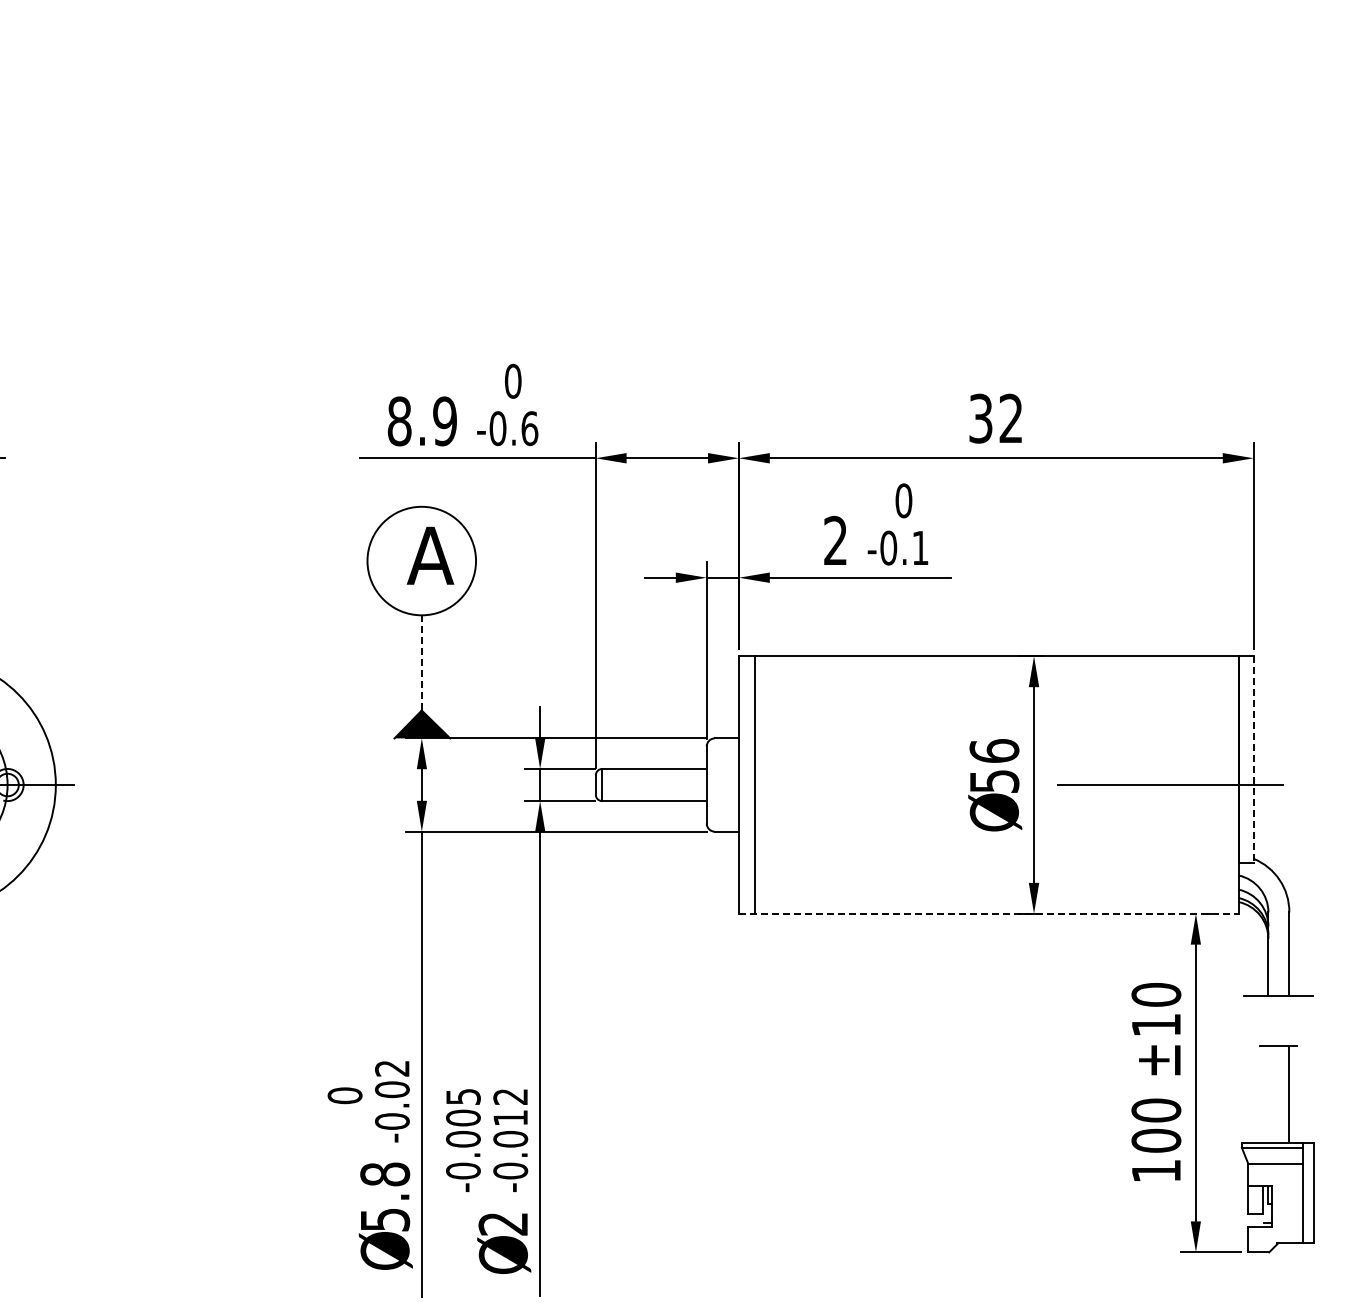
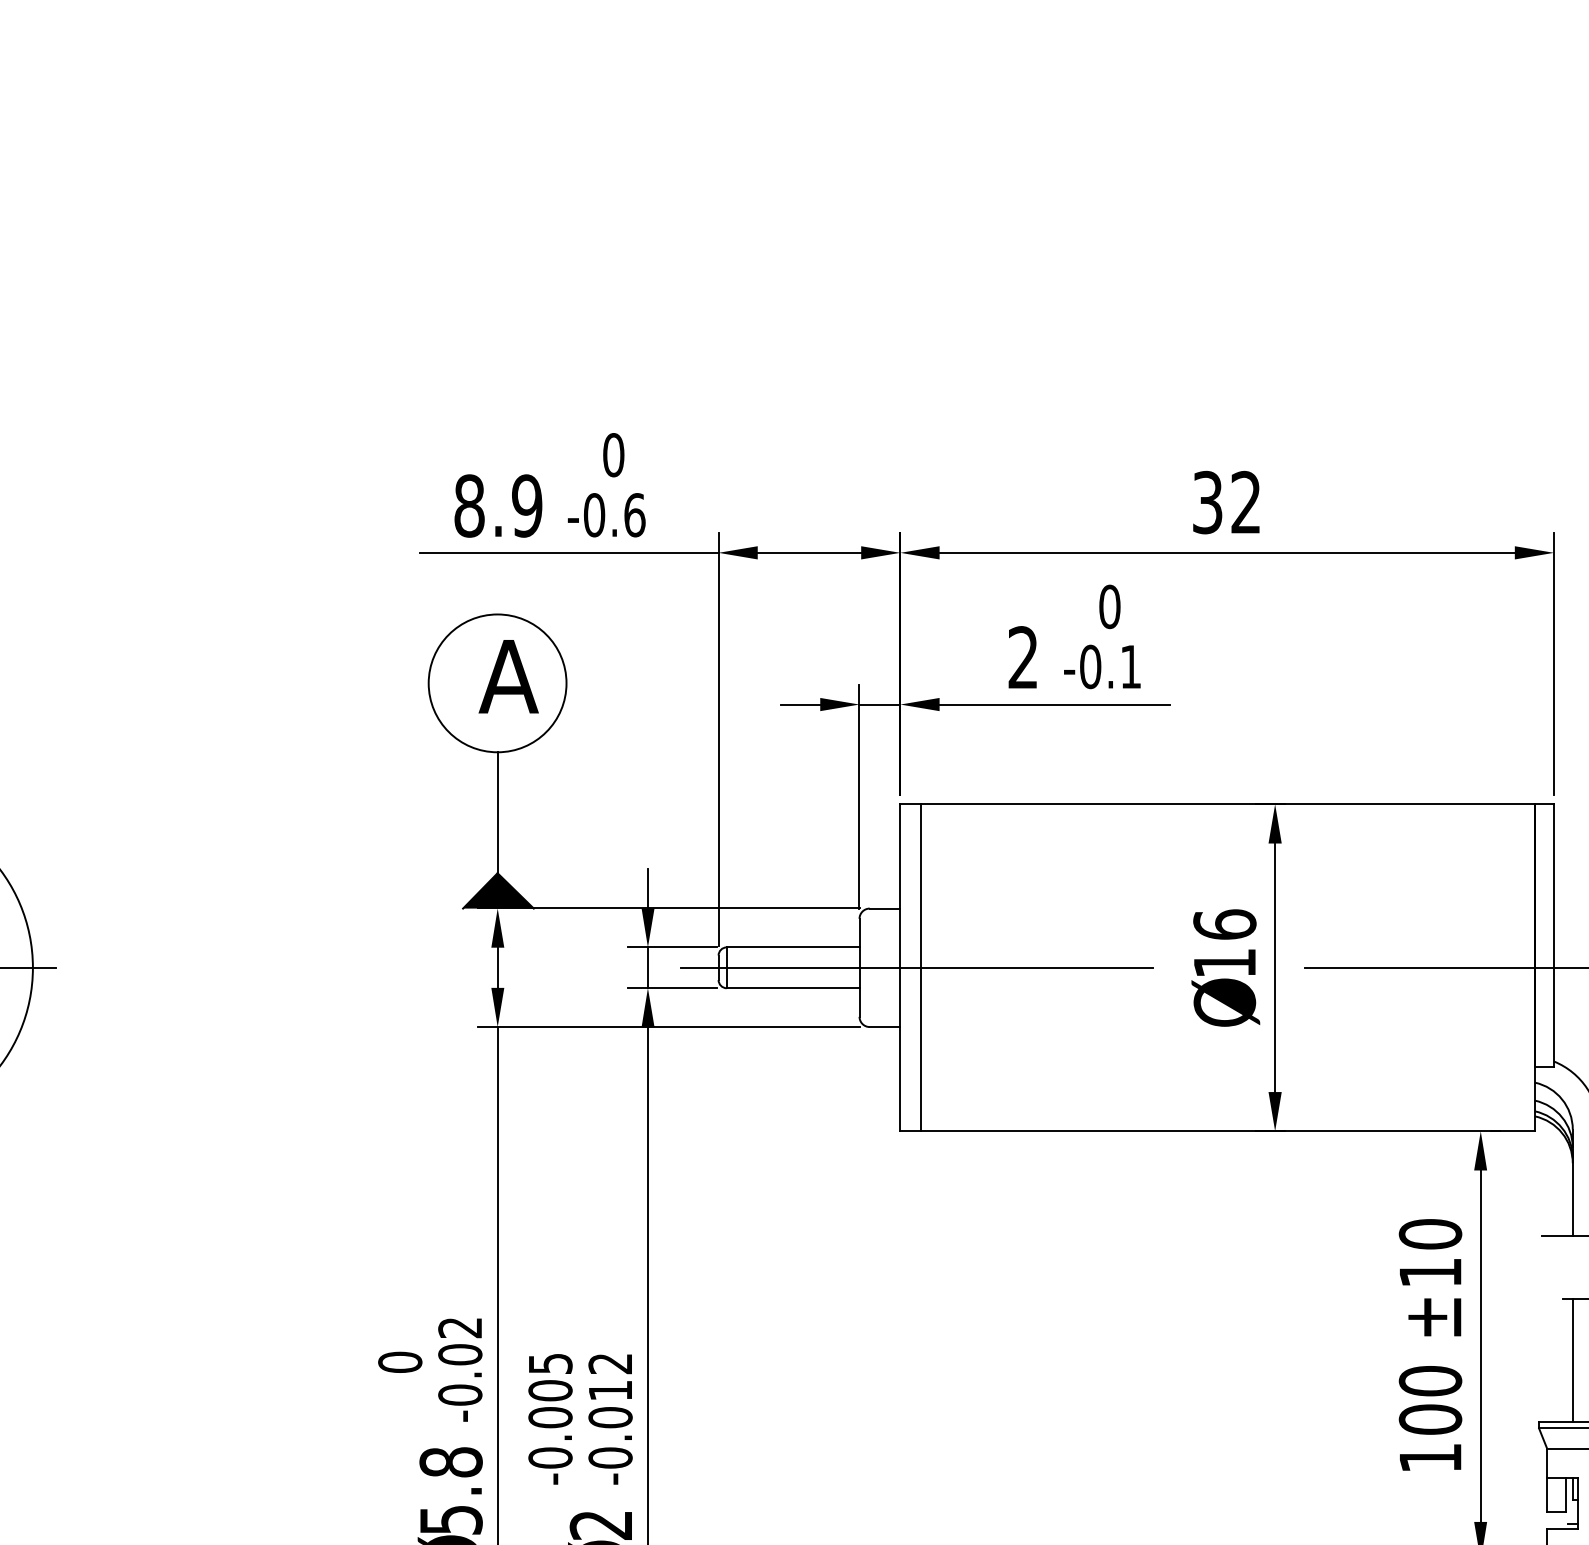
line: (421, 662) -> (497, 812), dashed -> solid
line: (1253, 760) -> (1553, 936), dashed -> solid
text: (994, 781) -> (1224, 963), 56 -> 16
line: (752, 785) -> (917, 968), added
line: (988, 913) -> (1217, 1130), dashed -> solid
line: (1268, 1093) -> (1572, 1359), added

